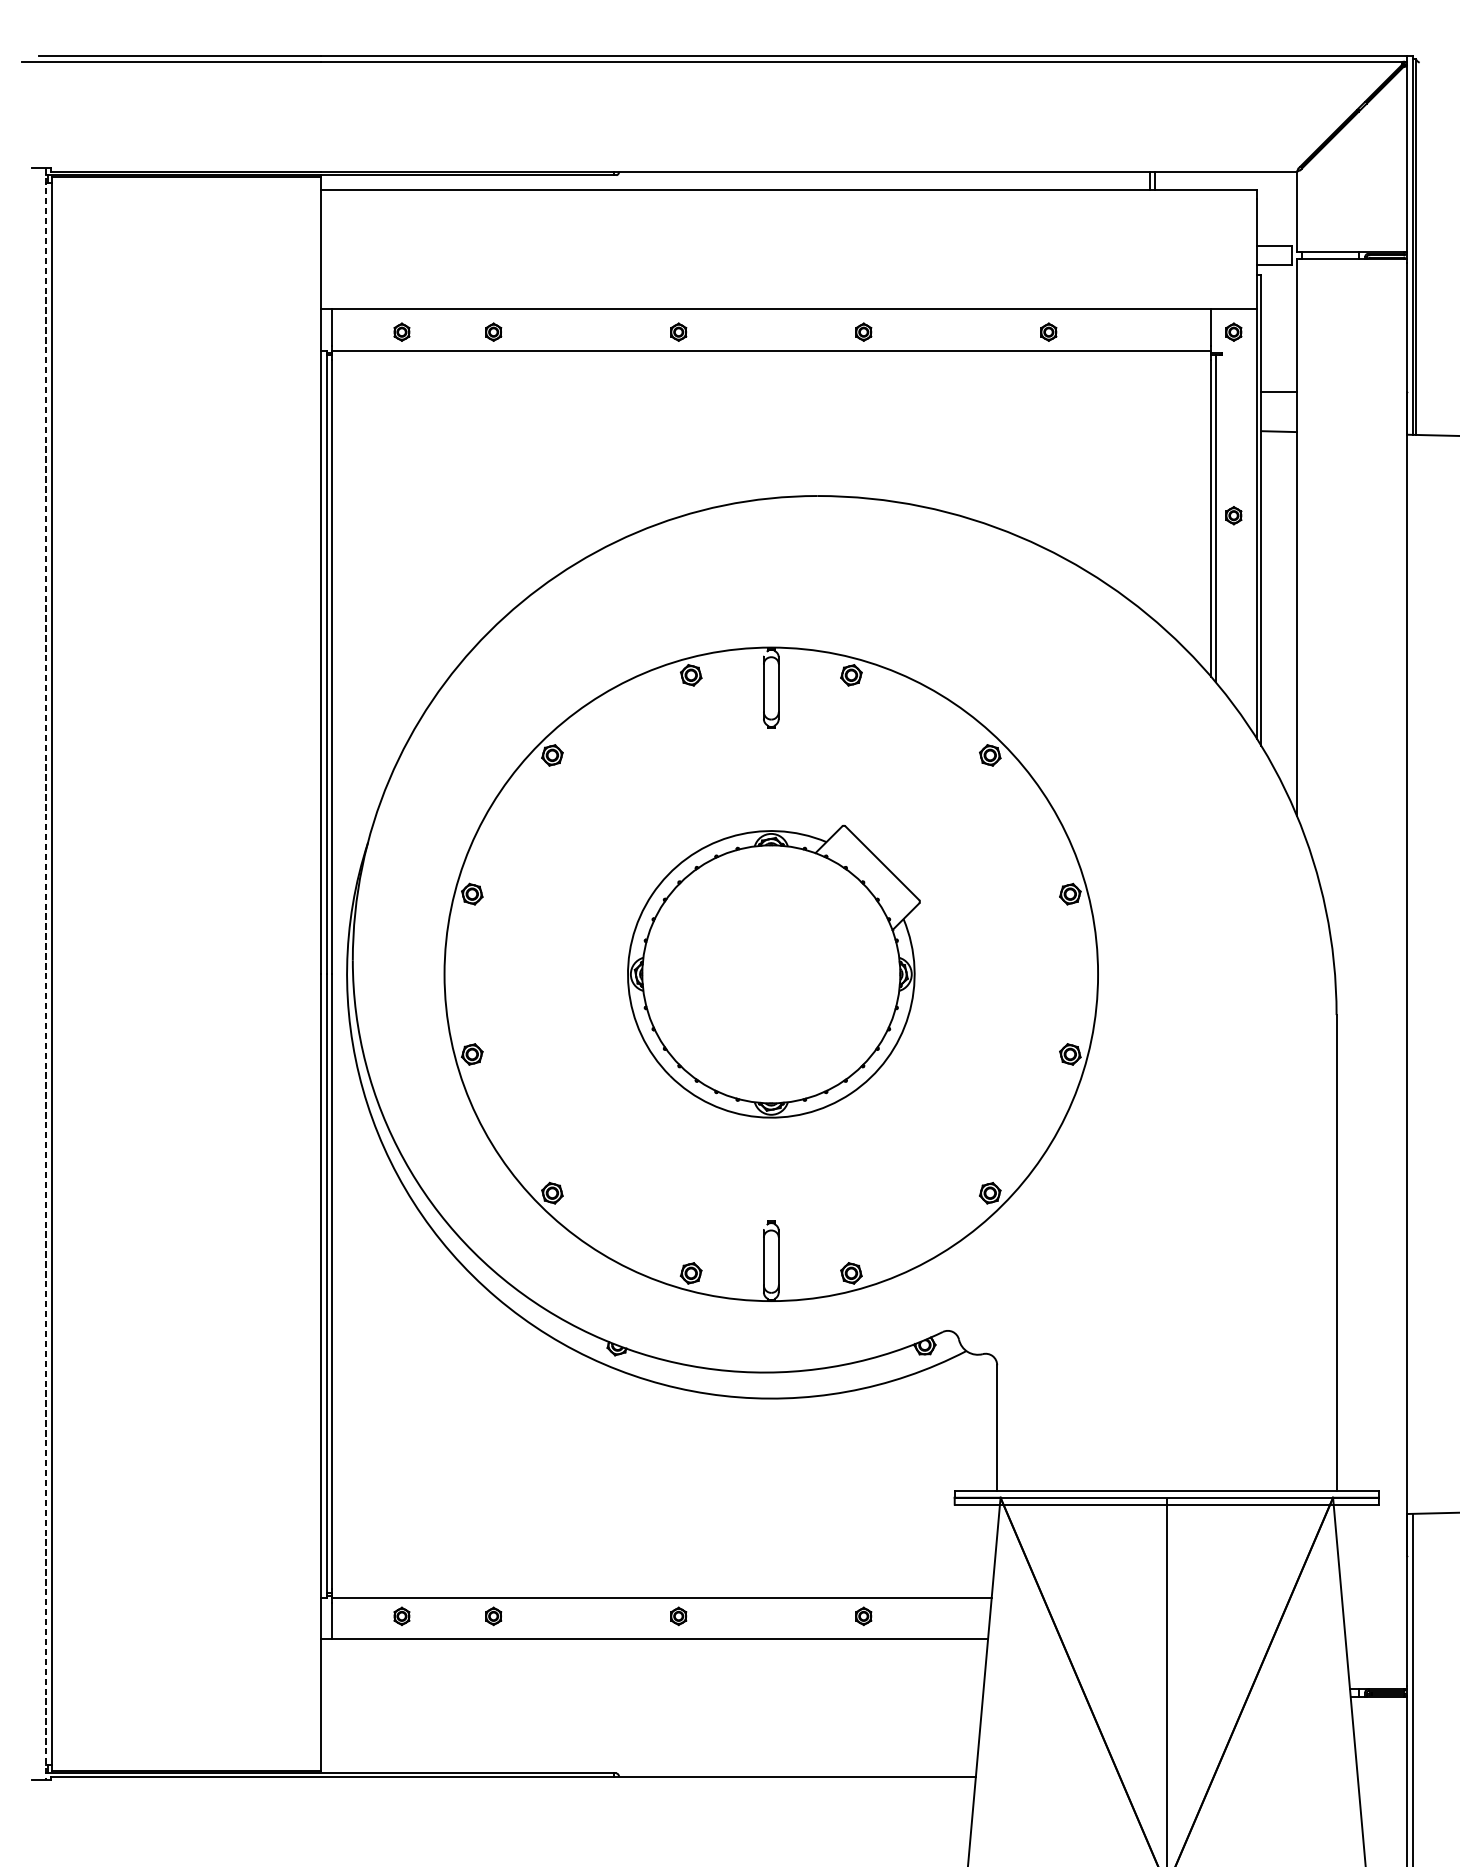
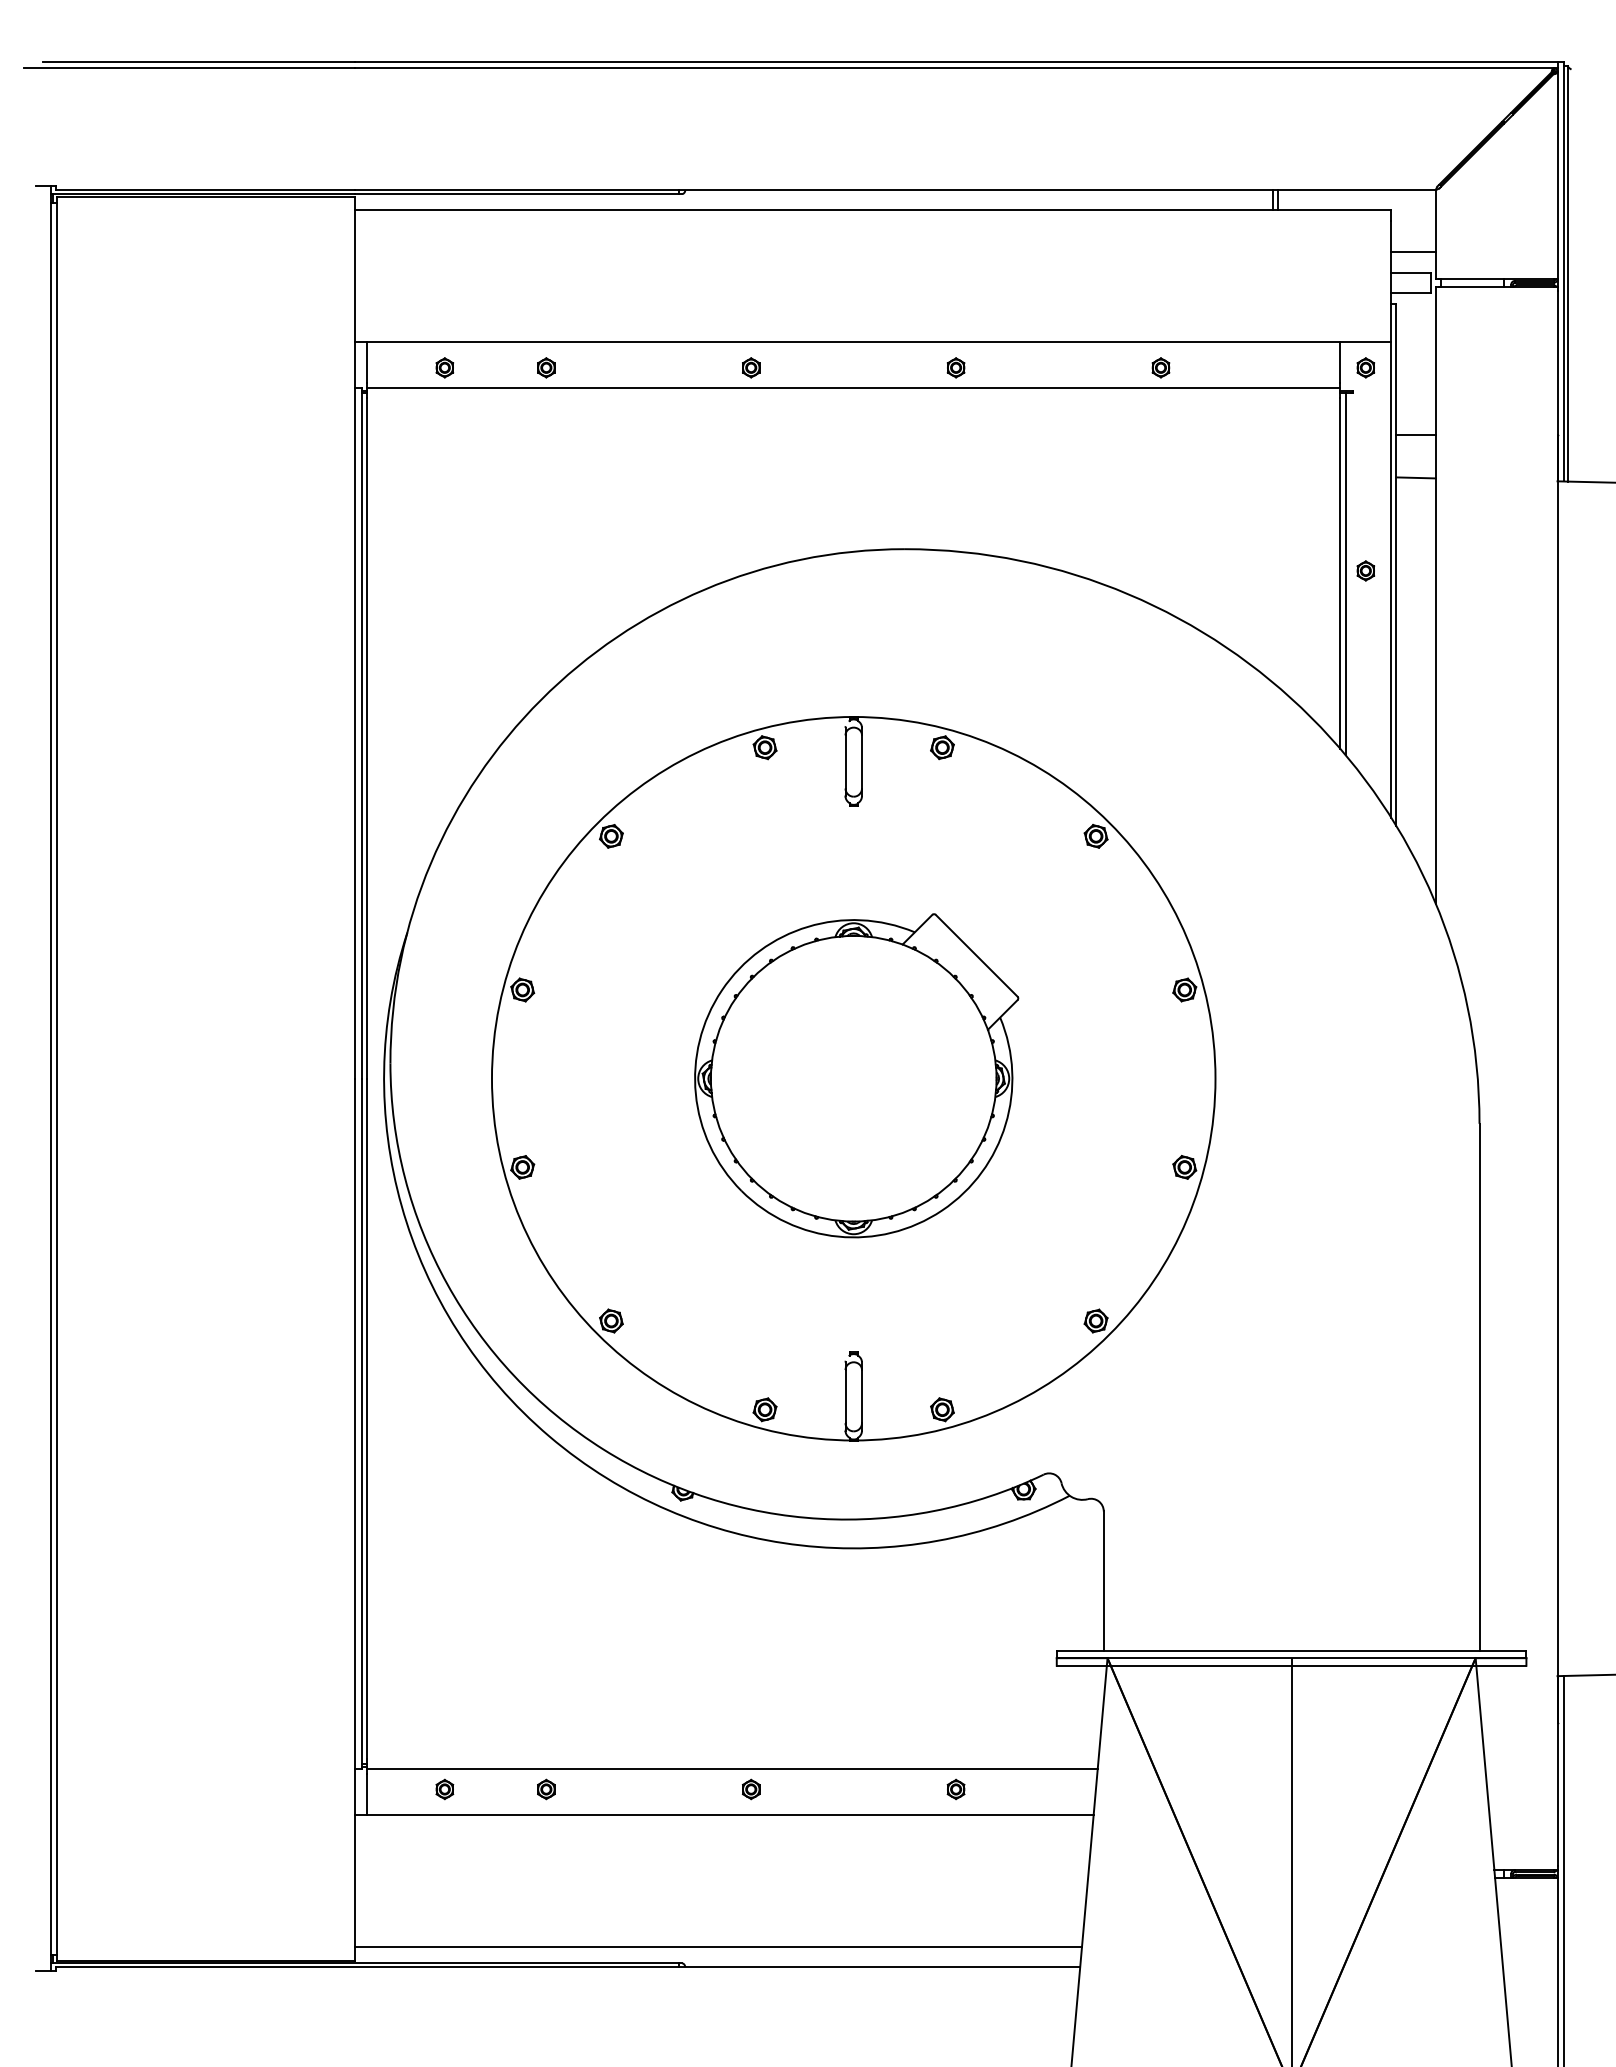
line: (1276, 228) -> (1413, 252), added
line: (45, 975) -> (50, 1079), dashed -> solid
line: (649, 1758) -> (718, 1946), added

